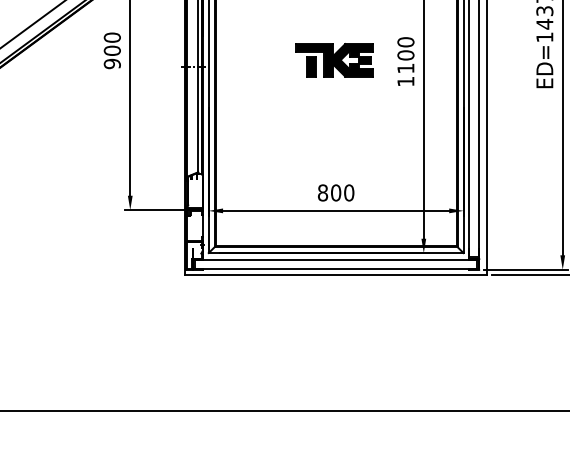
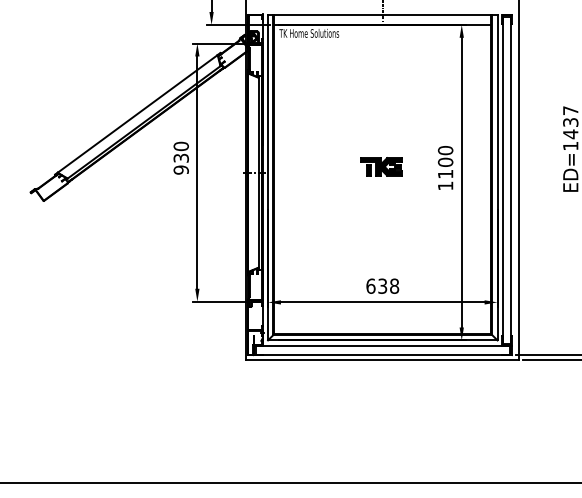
text: (111, 49) -> (180, 157), 900 -> 930
part: (334, 59) -> (381, 166), size x0.6
text: (335, 192) -> (382, 285), 800 -> 638

